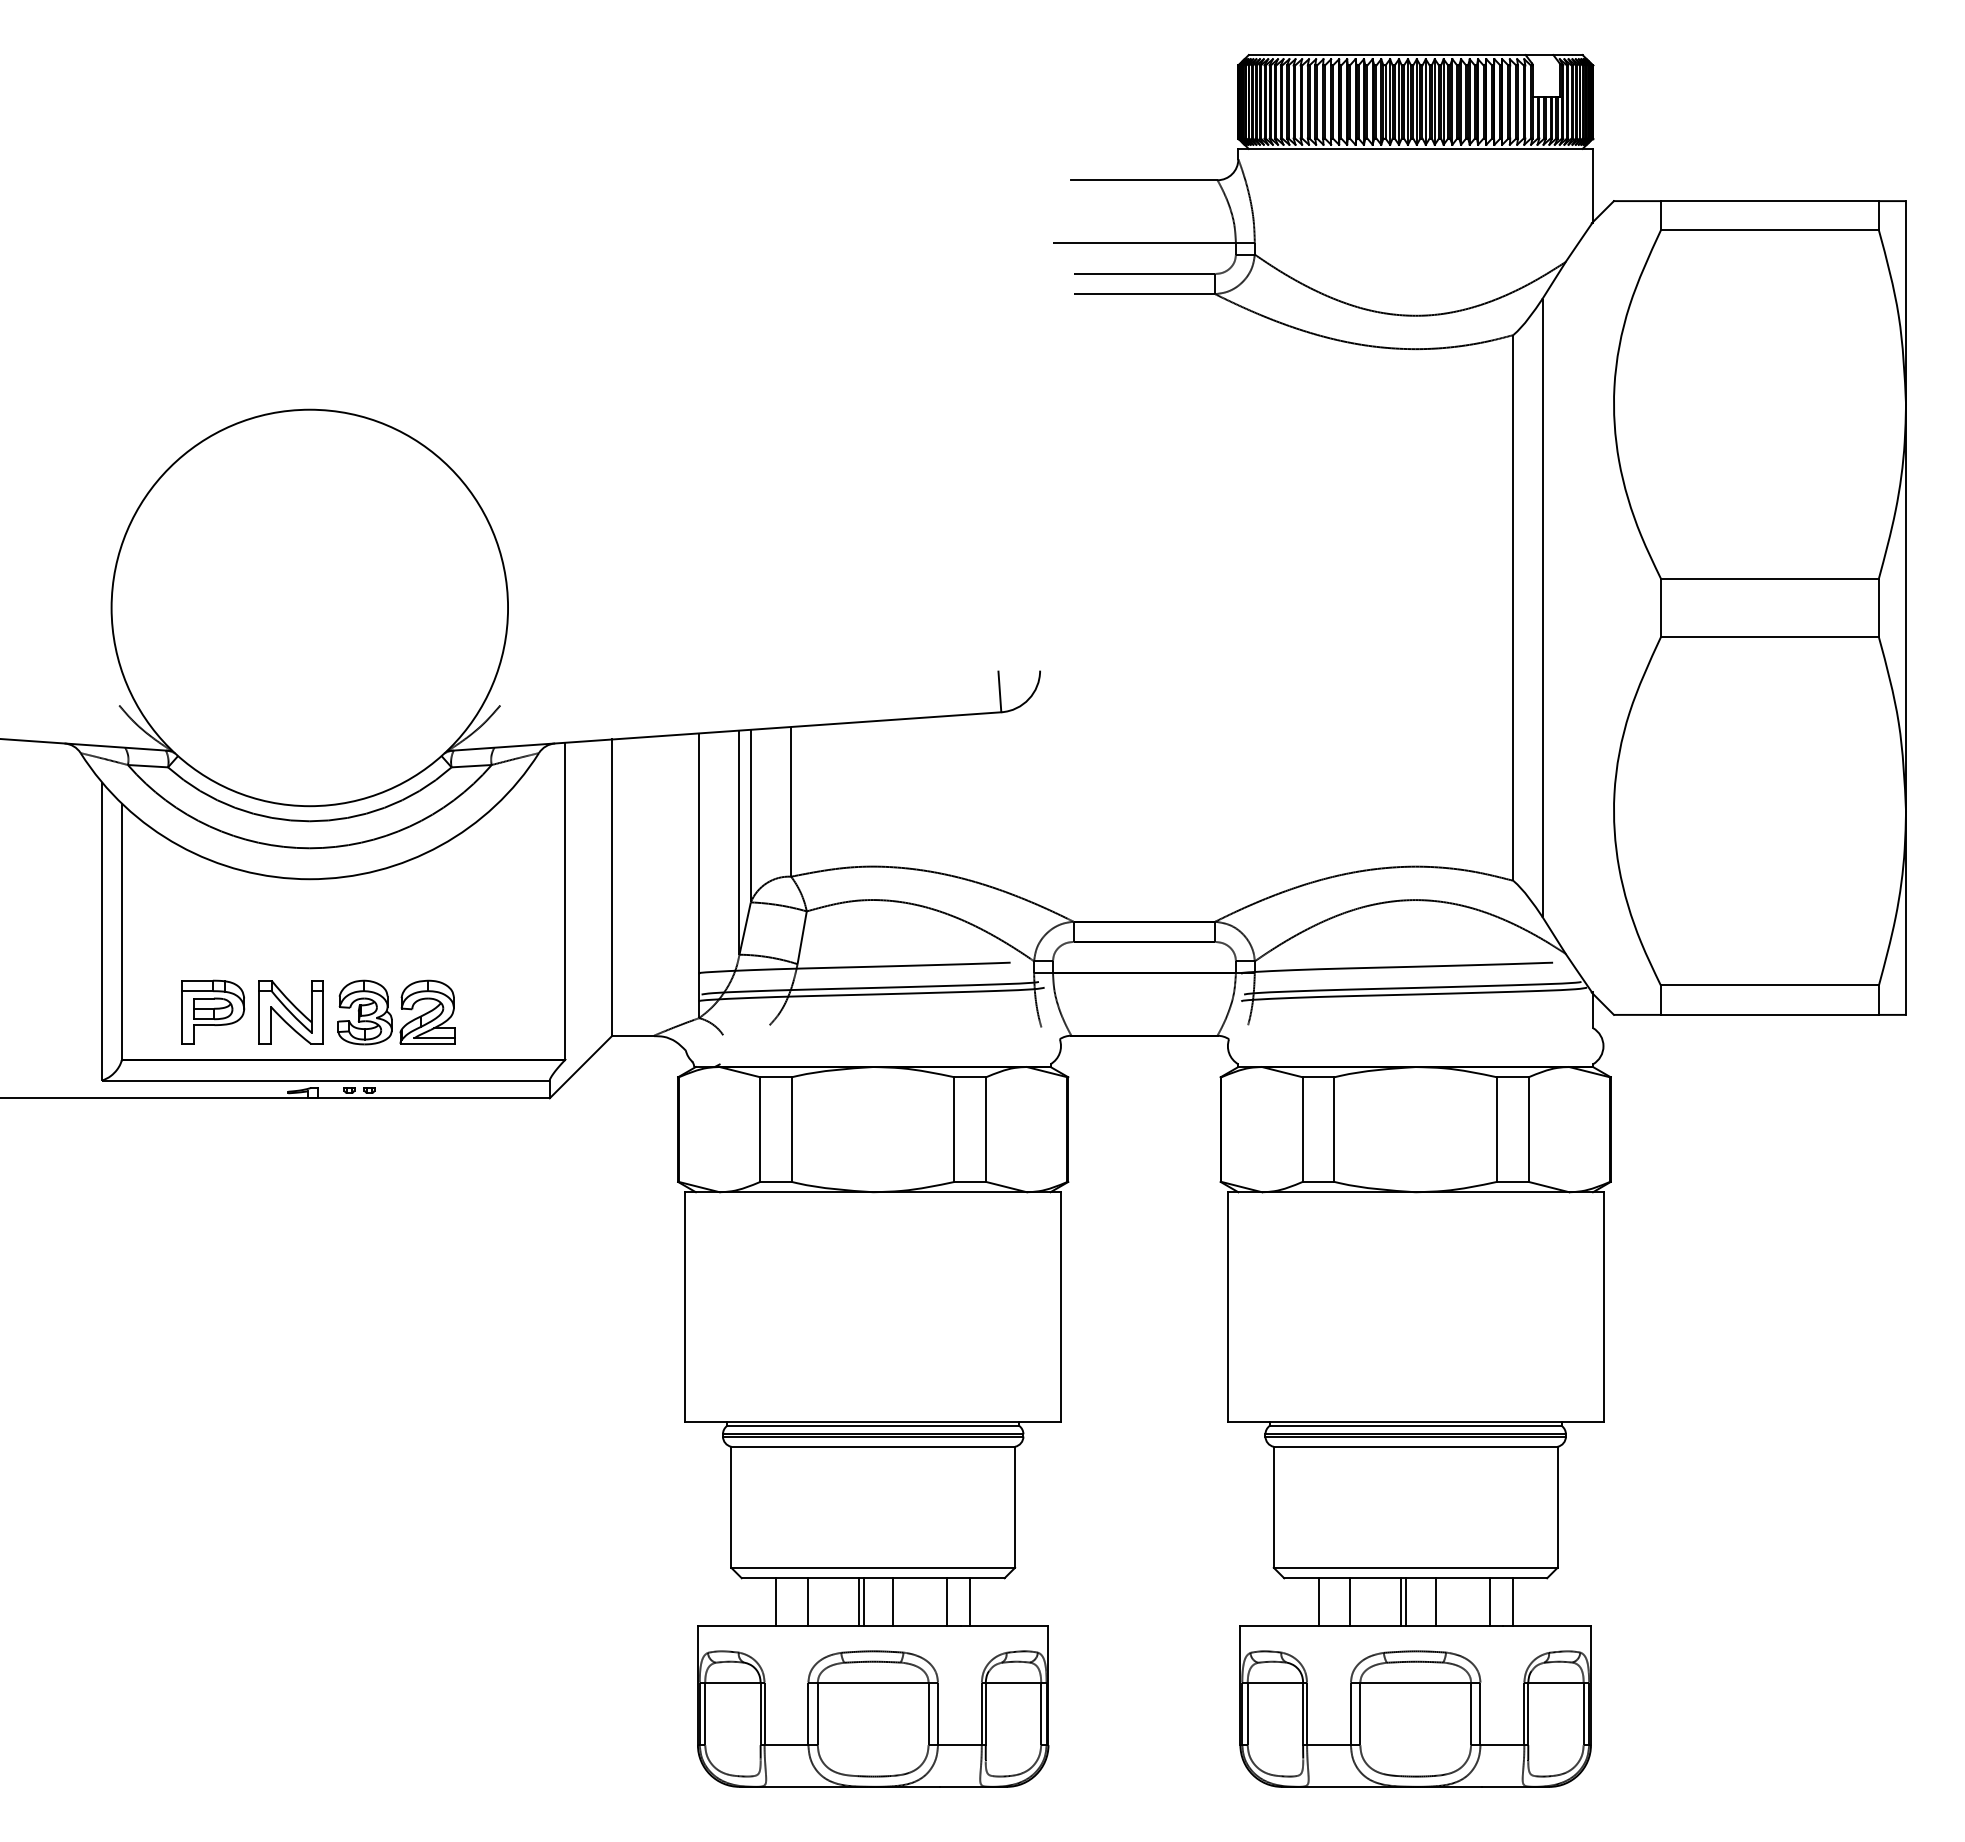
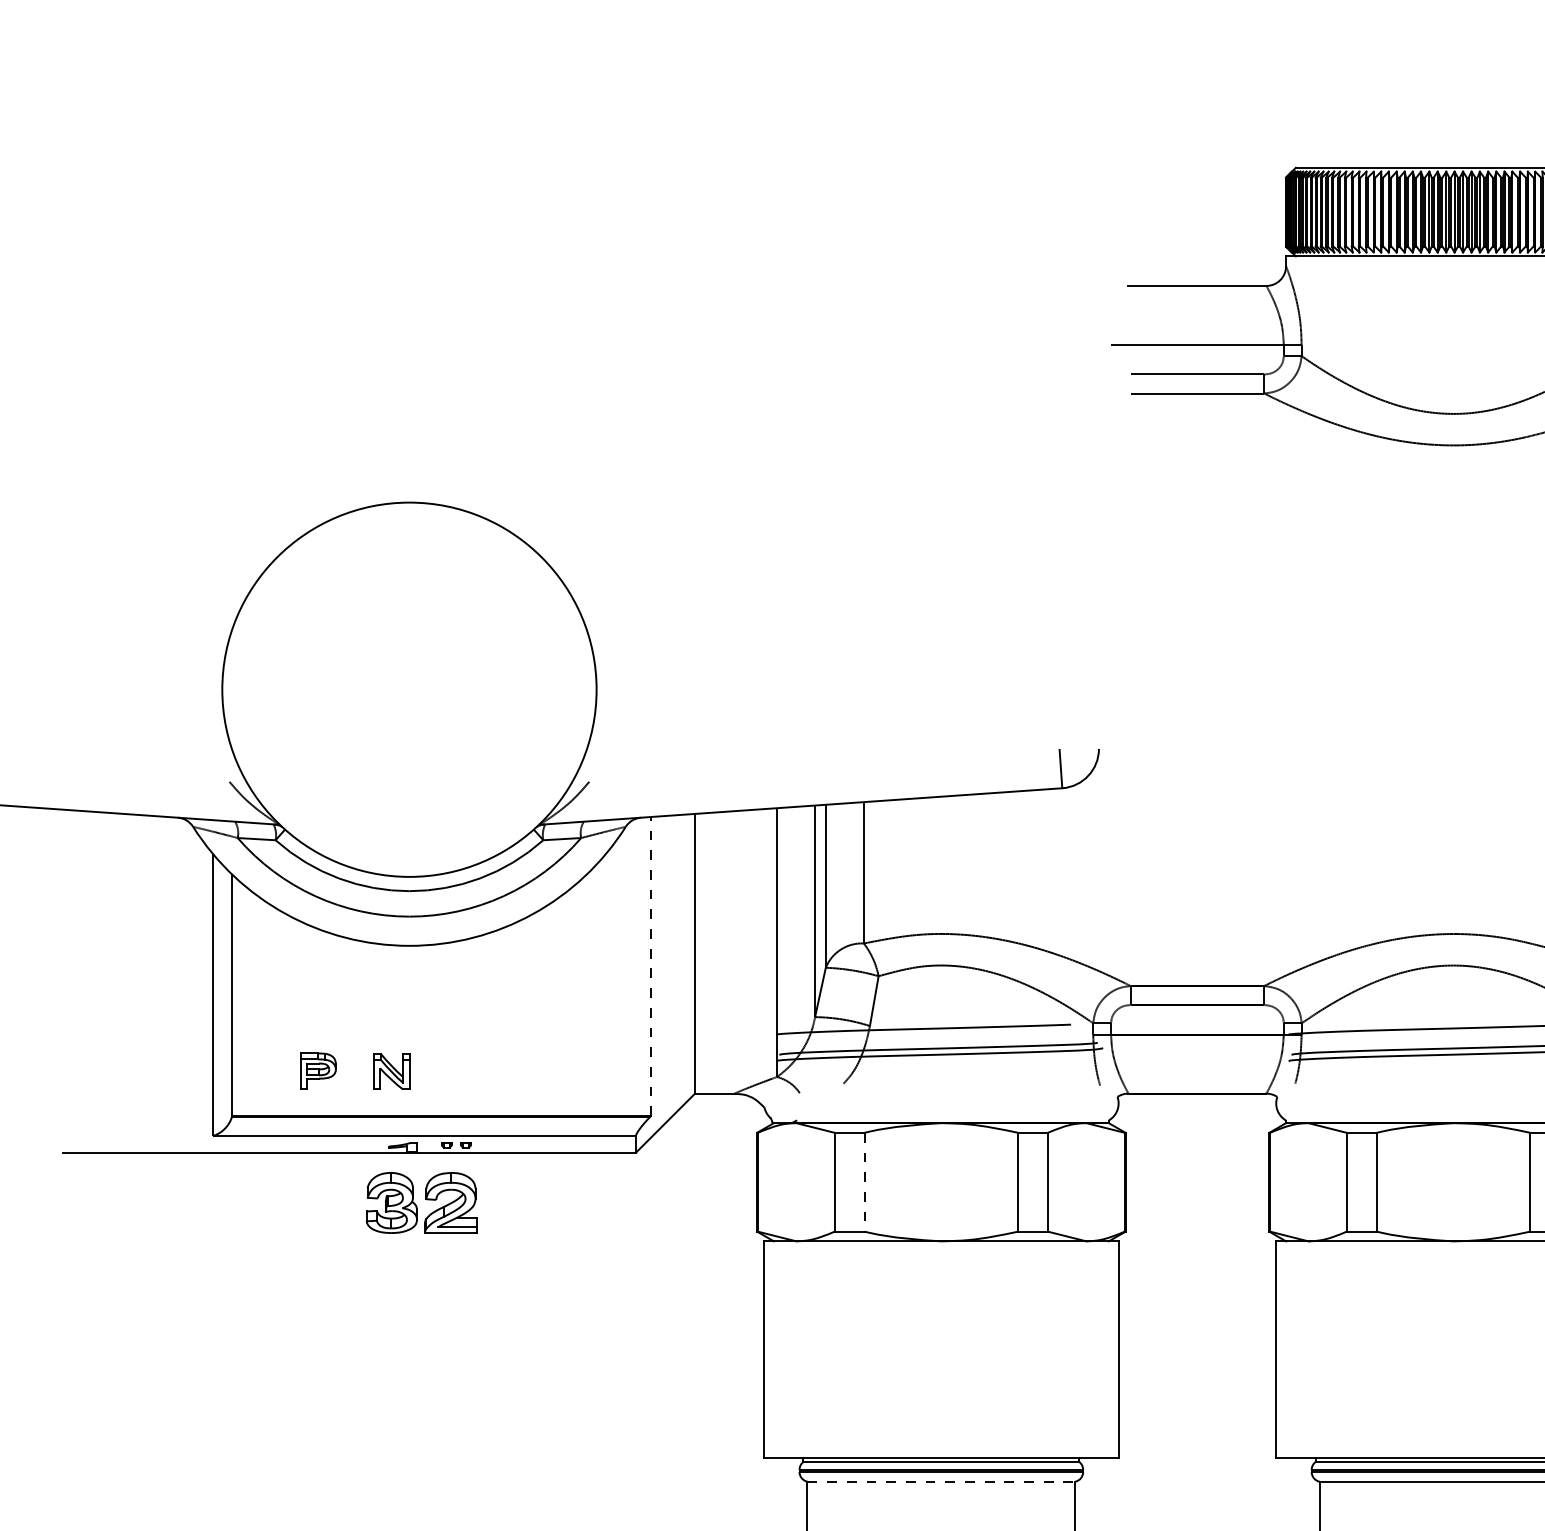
line: (565, 900) -> (650, 965), solid -> dashed
part: (213, 1011) -> (318, 1070), size x0.6
part: (290, 1012) -> (391, 1071), size x0.6
part: (396, 1012) -> (421, 1202), moved
line: (791, 1130) -> (864, 1183), solid -> dashed
line: (873, 1446) -> (941, 1481), solid -> dashed

